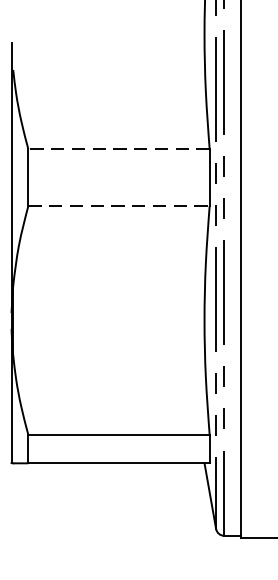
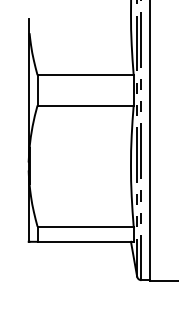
line: (118, 149) -> (85, 75), dashed -> solid
line: (120, 206) -> (86, 105), dashed -> solid

